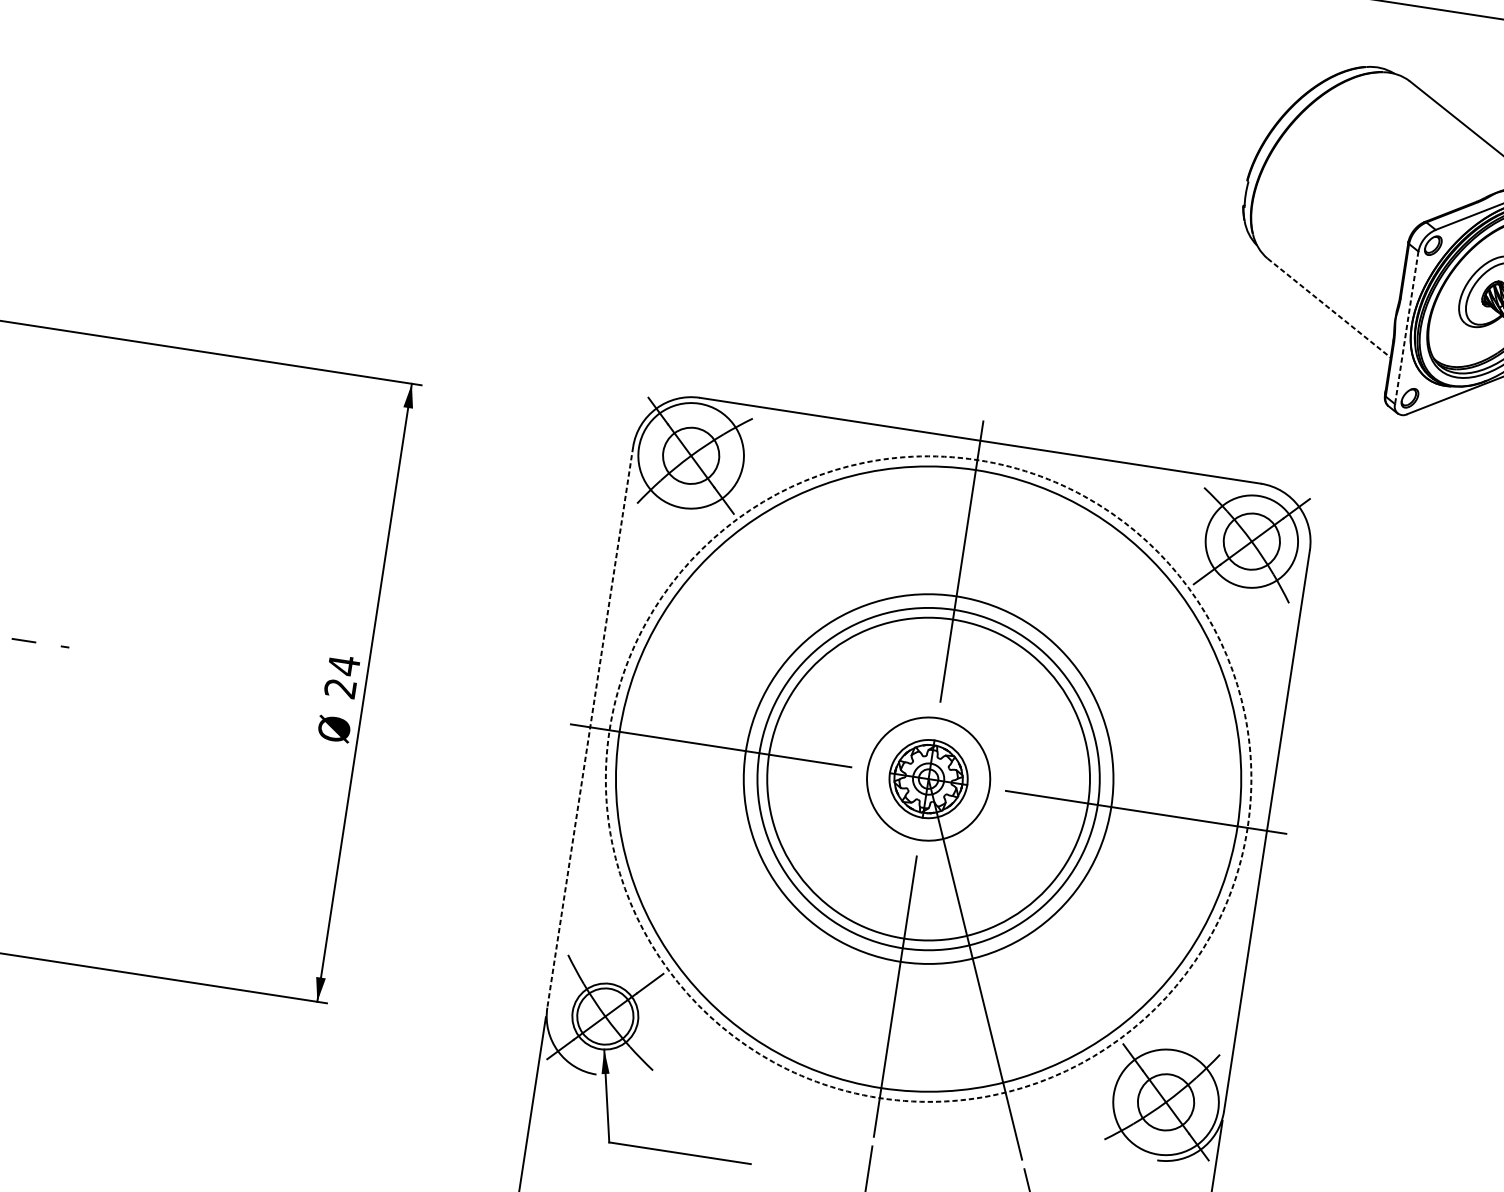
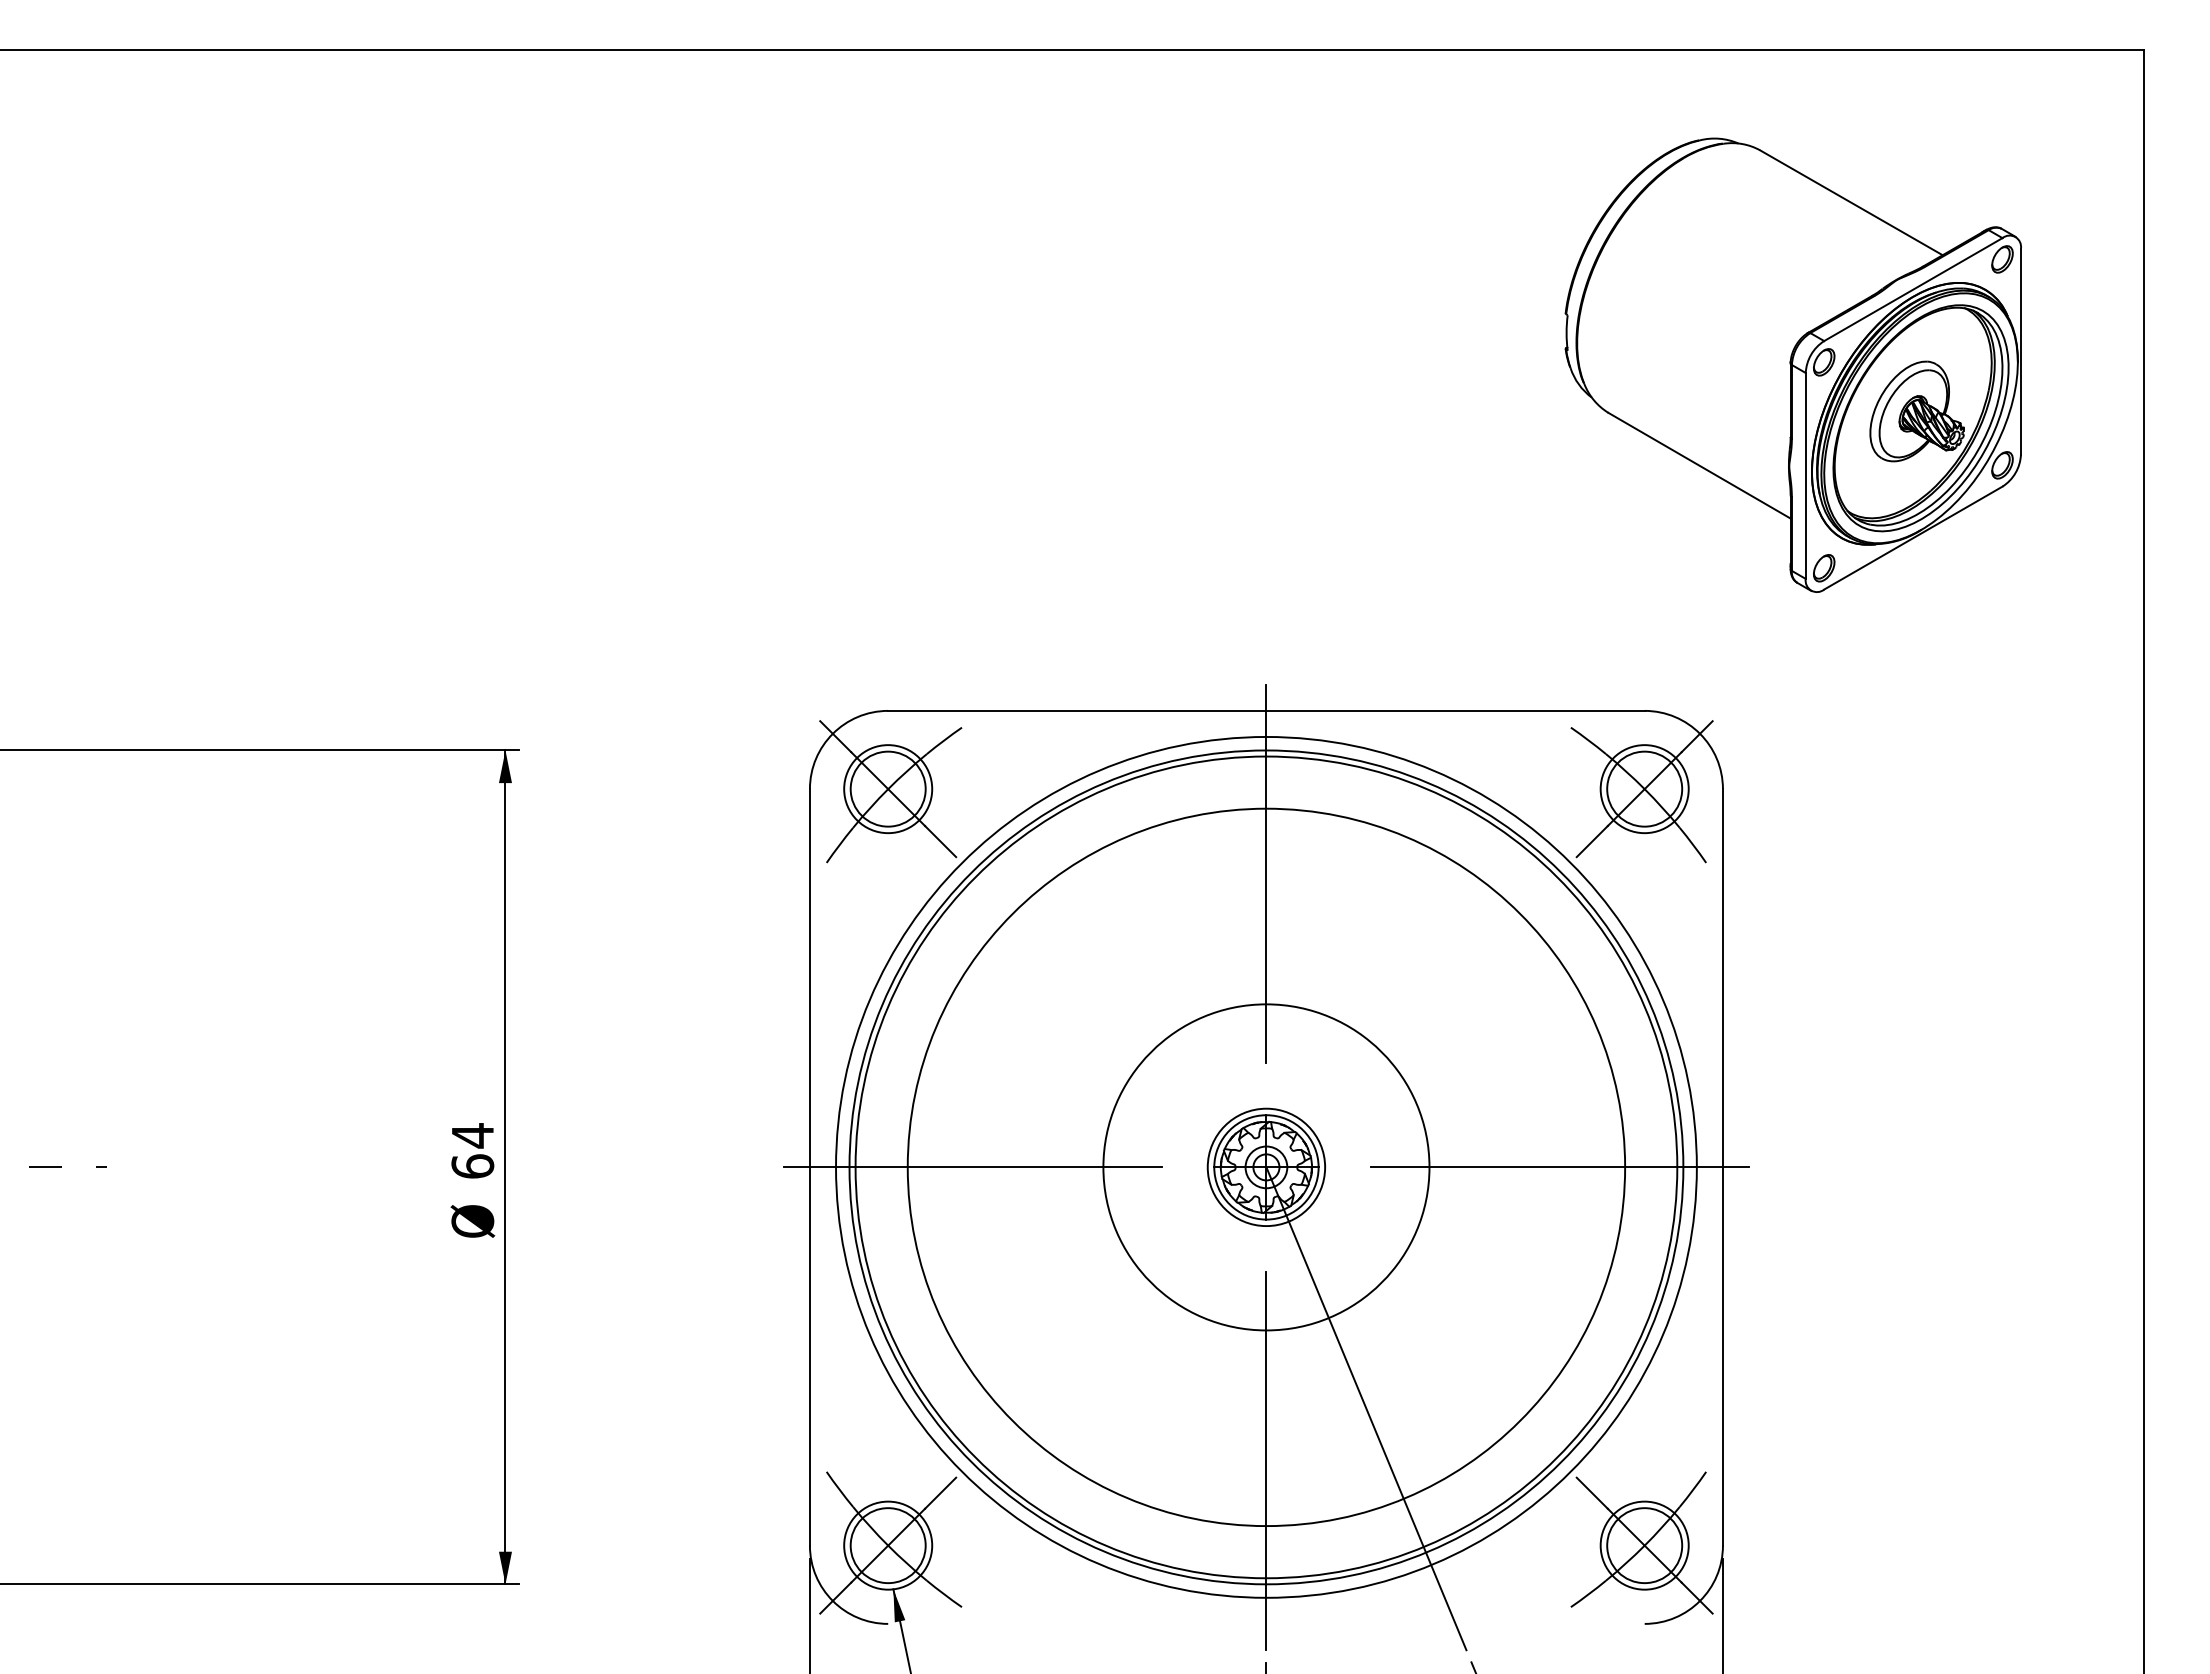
line: (1329, 307) -> (1699, 465), dashed -> solid
line: (1406, 327) -> (1805, 475), dashed -> solid
circle: (691, 456) -> (888, 789), size x0.62
circle: (1251, 541) -> (1644, 789), size x0.71
text: (340, 688) -> (472, 1166), 24 -> 64
line: (589, 727) -> (809, 1167), dashed -> solid
circle: (928, 778) -> (1266, 1166), dashed -> solid
circle: (928, 779) -> (1266, 1167), size x0.71
circle: (928, 779) -> (1266, 1167), size x0.71
circle: (928, 779) -> (1266, 1167), size x1.67
circle: (928, 779) -> (1266, 1167), size x1.67
circle: (1165, 1102) -> (1644, 1545), size x0.62

